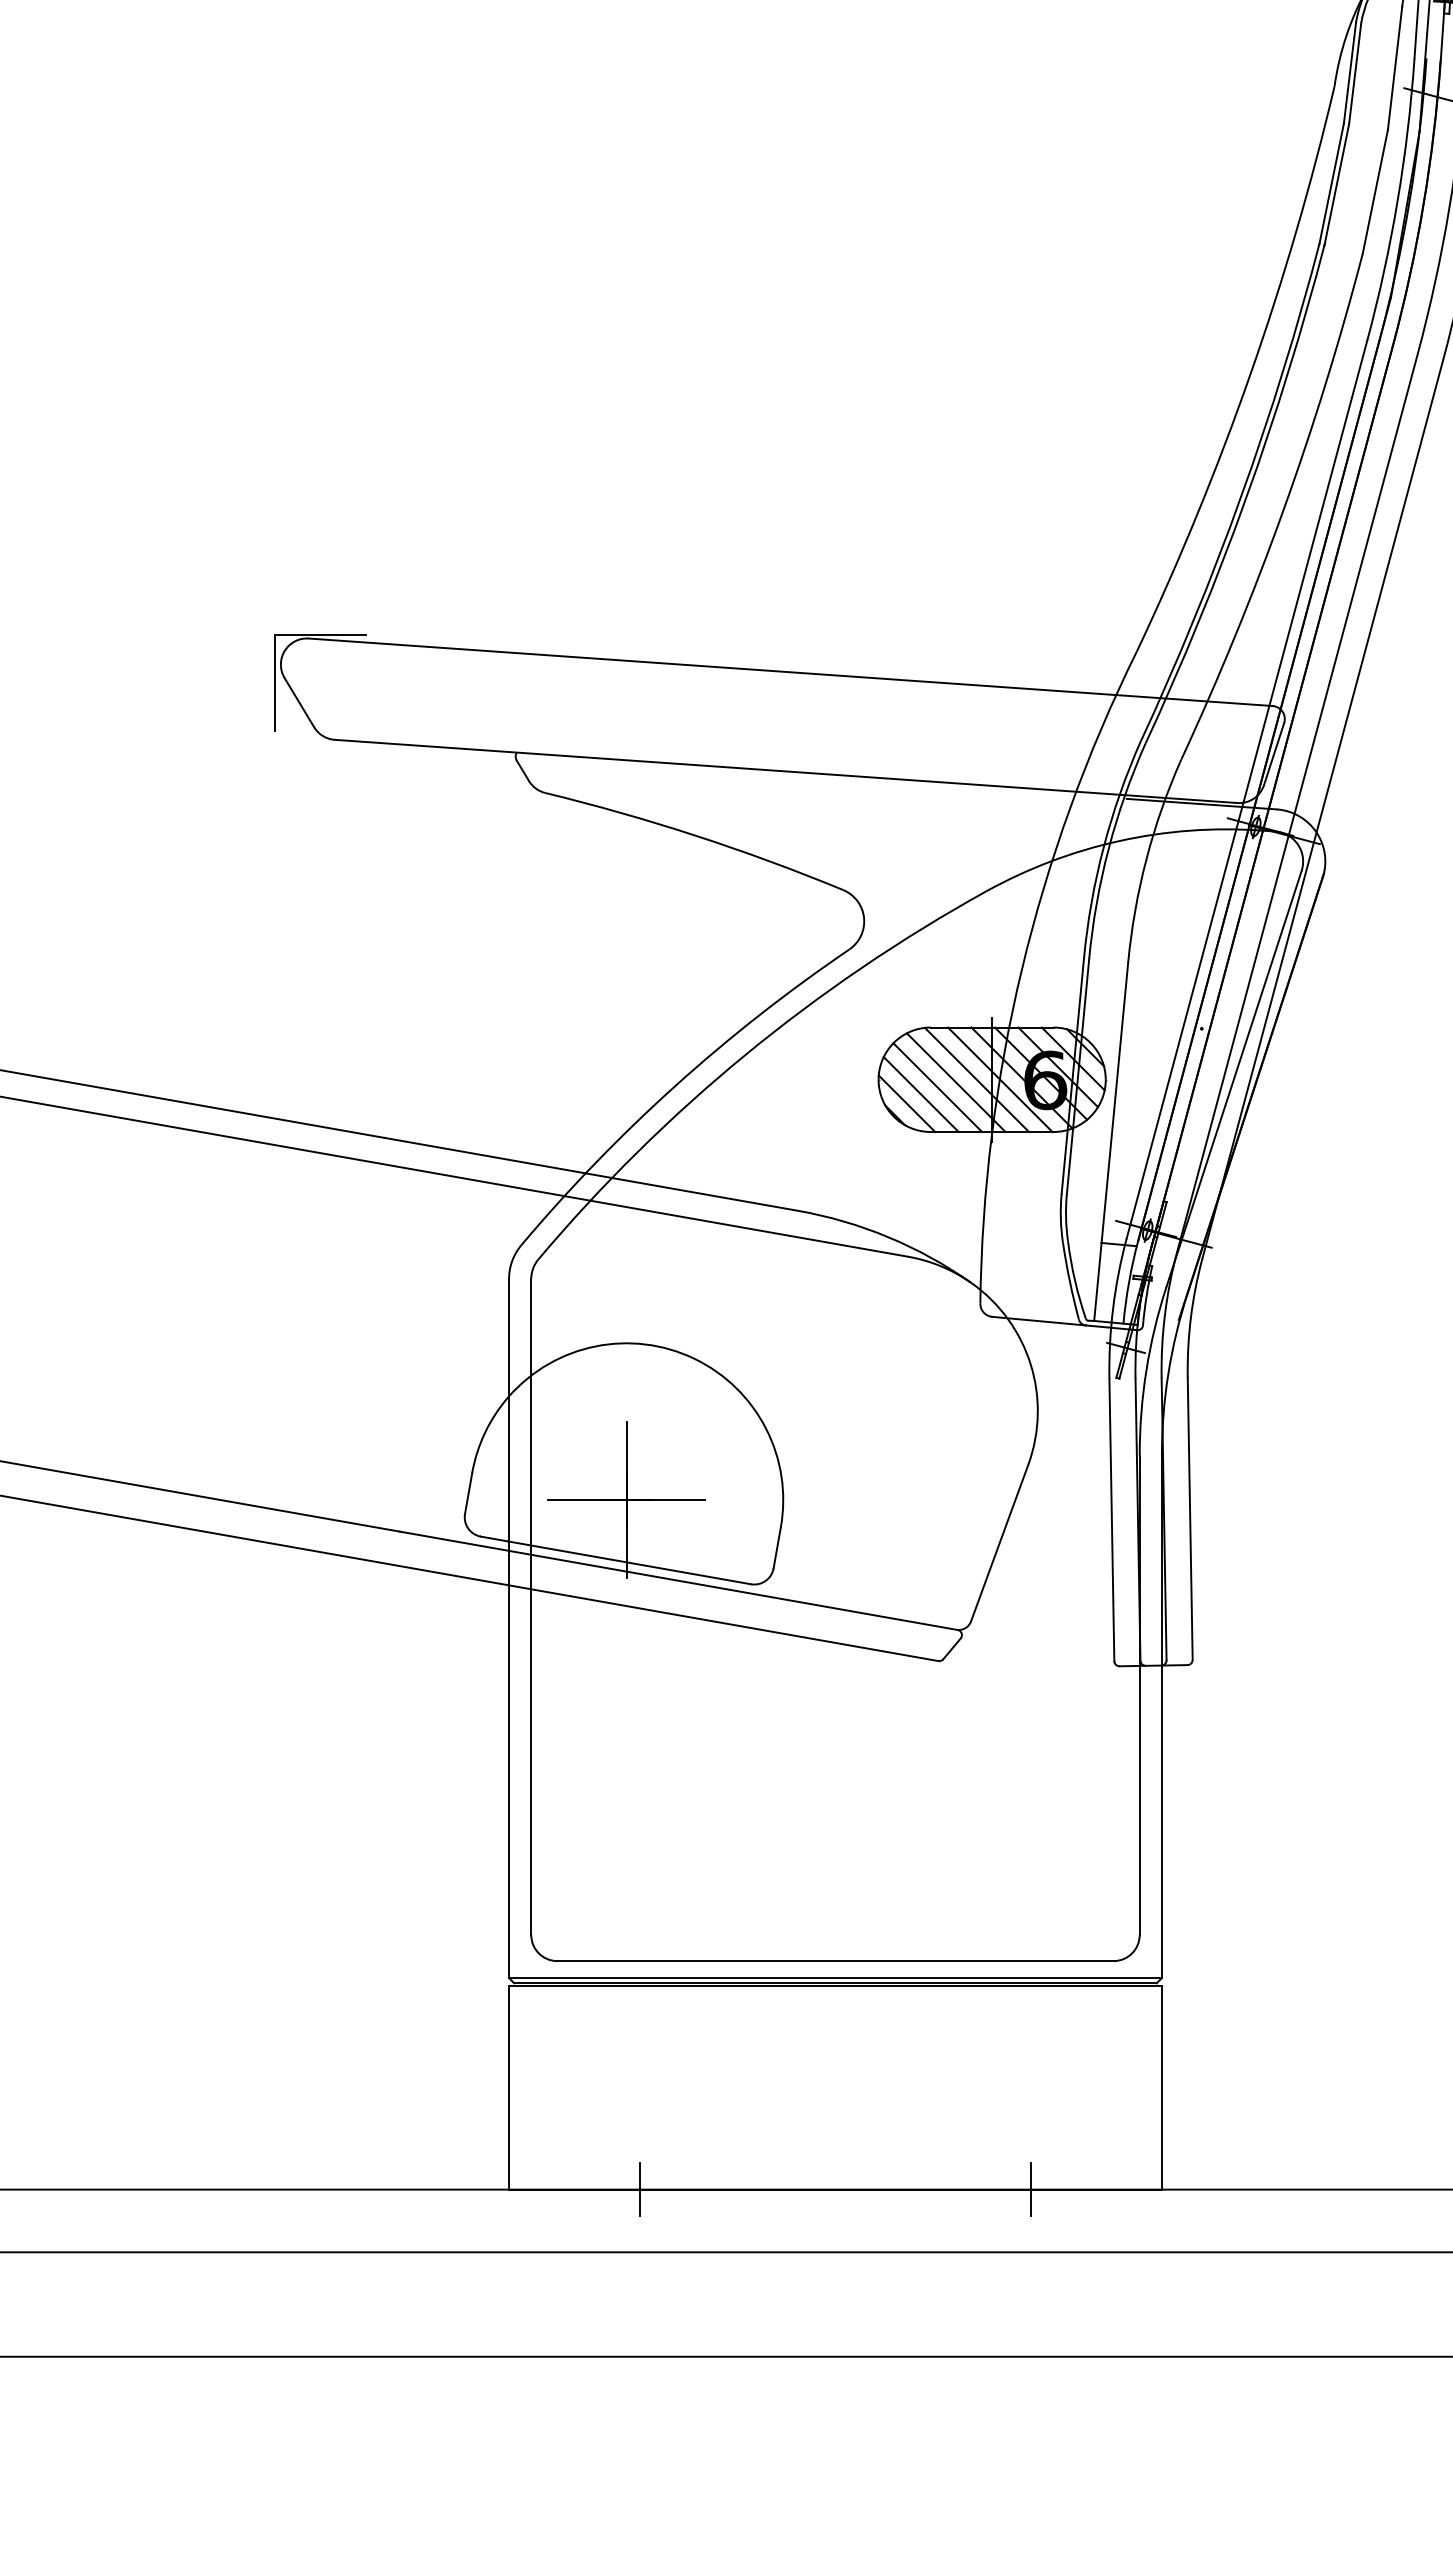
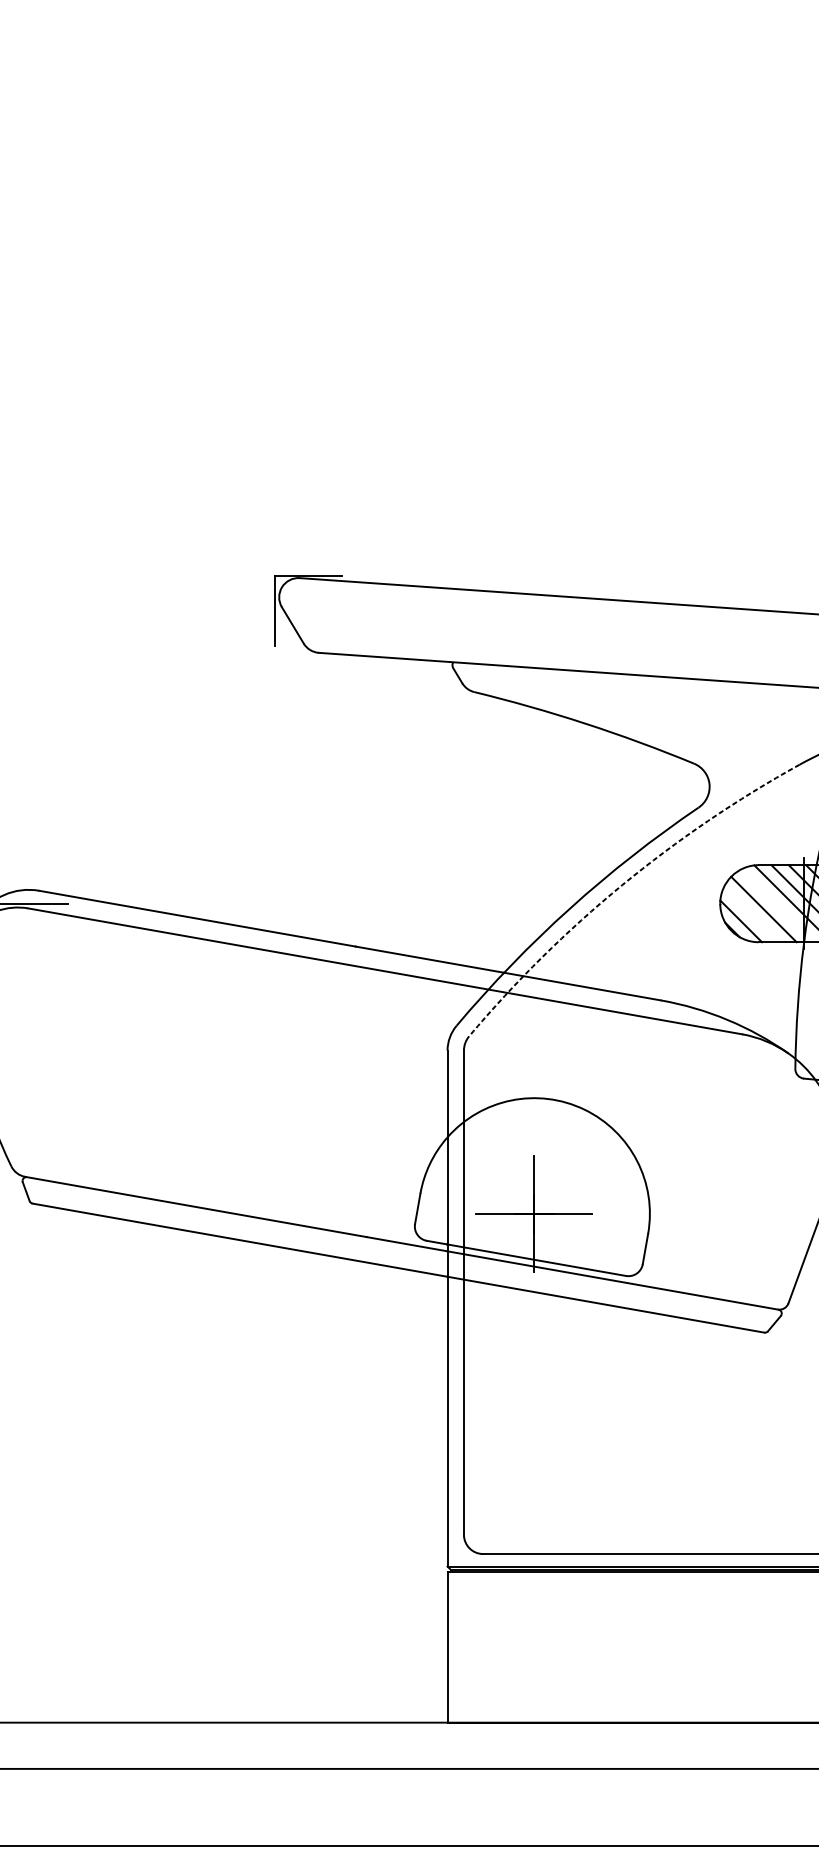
arc: (745, 1054) -> (622, 885), solid -> dashed
line: (955, 1082) -> (776, 905), removed
line: (920, 1094) -> (751, 914), removed
line: (639, 2189) -> (543, 1722), removed

